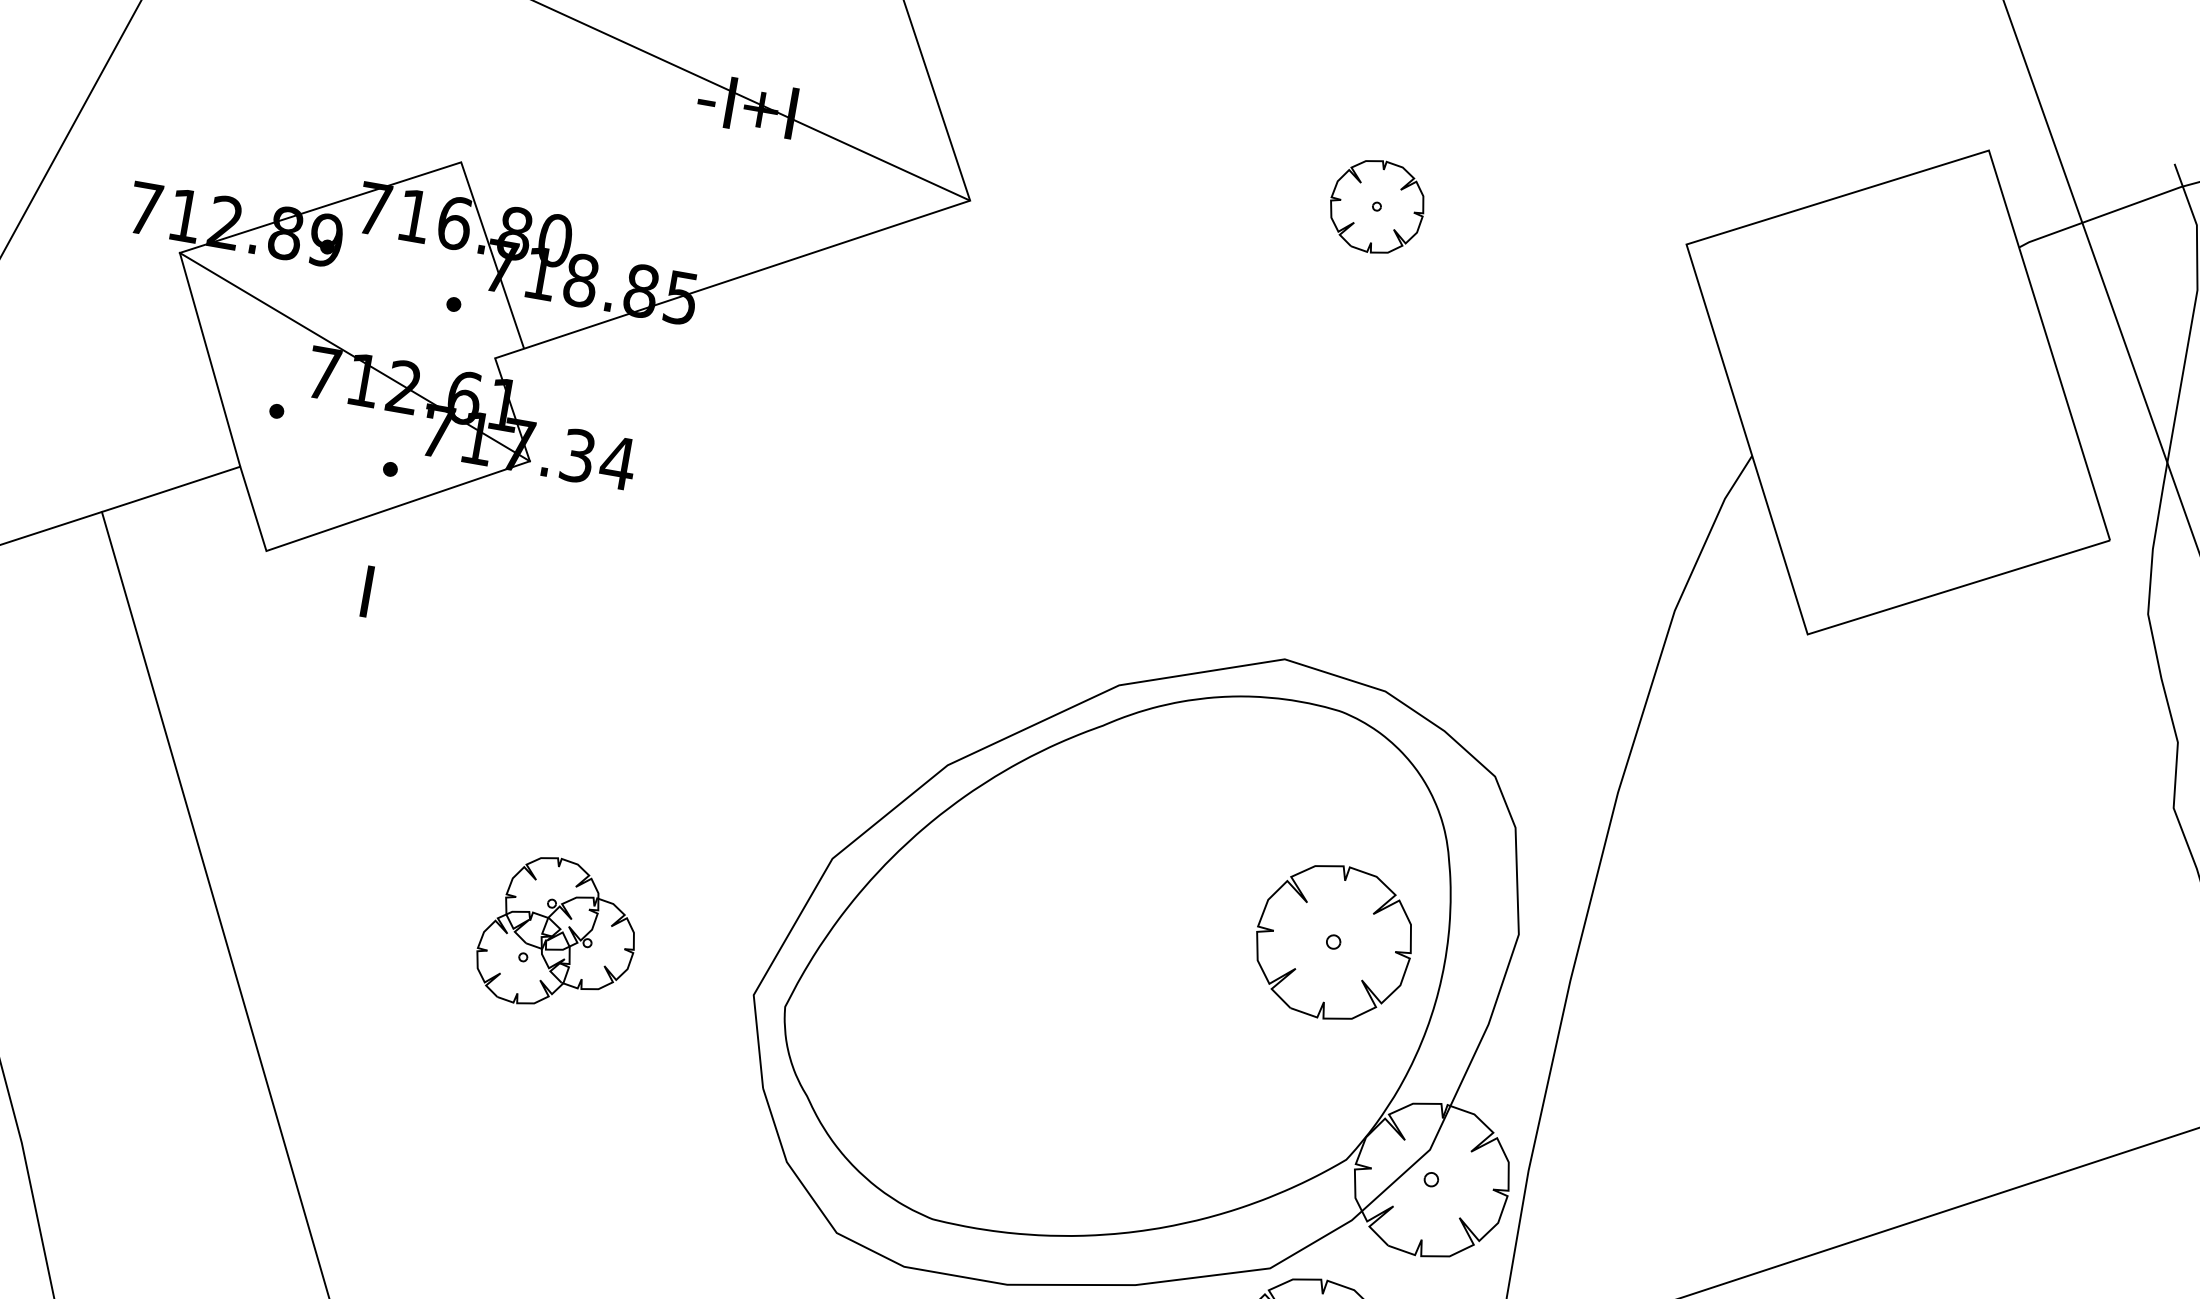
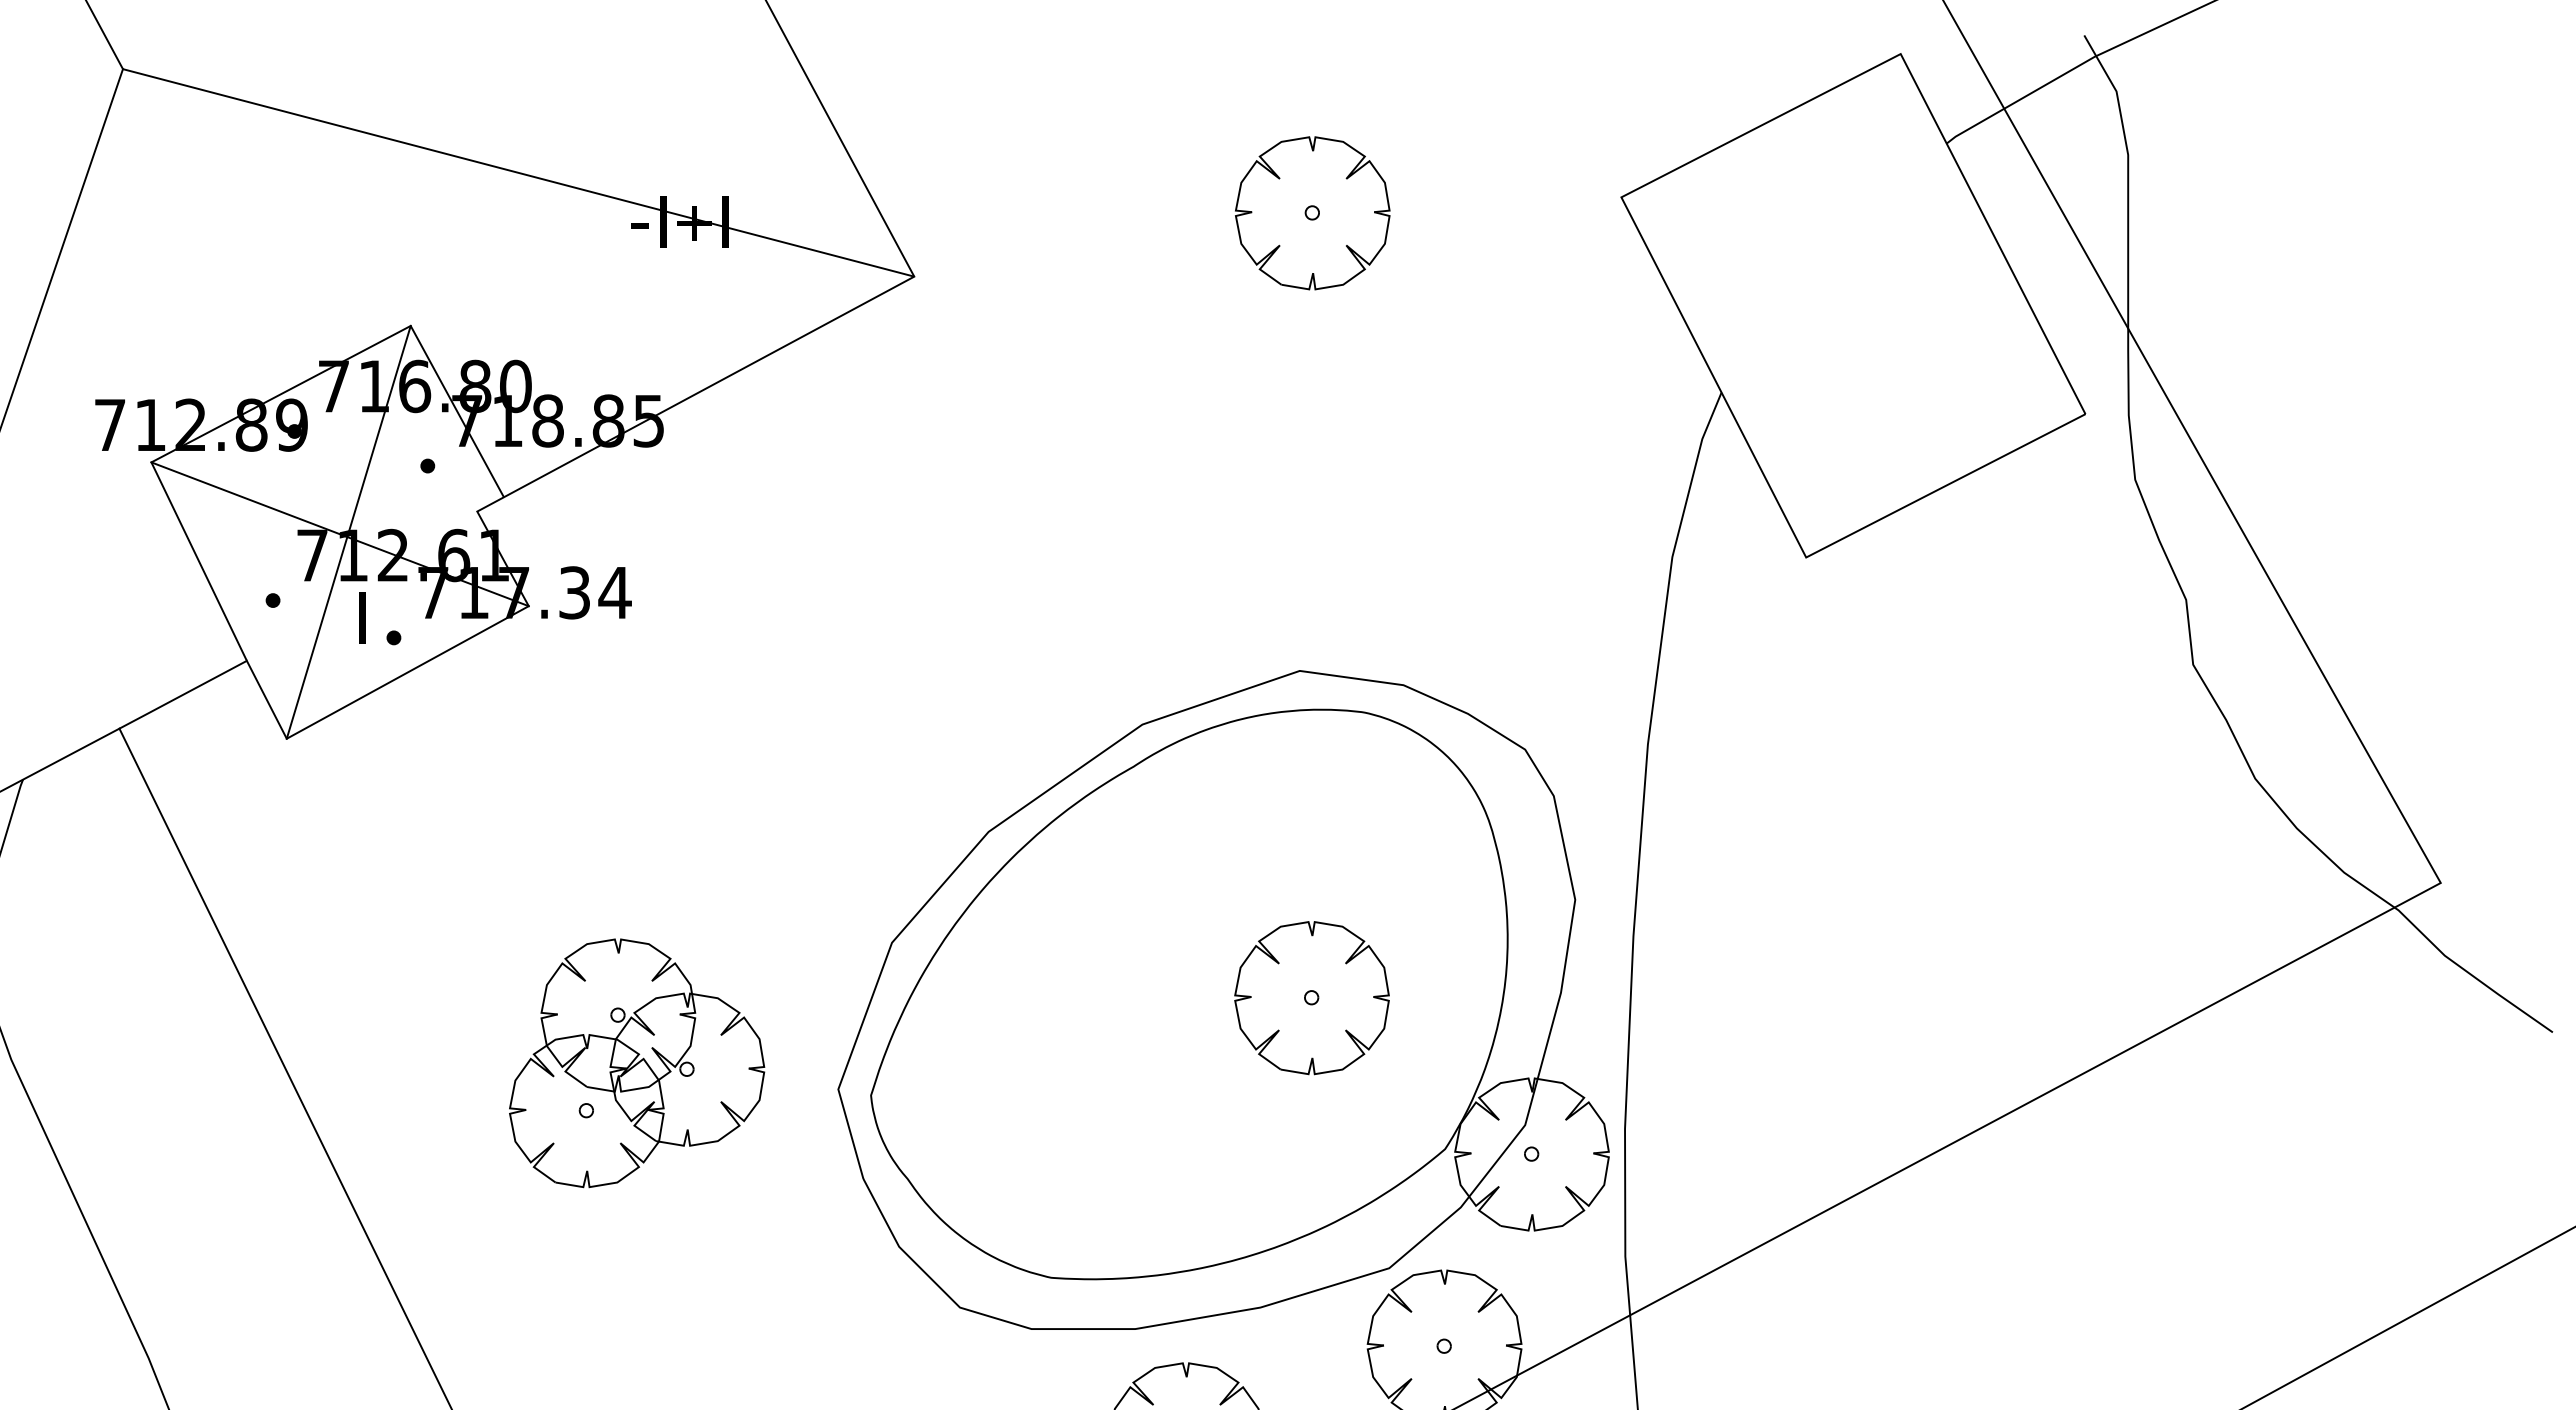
part: (1376, 206) -> (1312, 213), size x1.67
line: (363, 355) -> (348, 531), added
text: (367, 590) -> (362, 617), moved
part: (558, 934) -> (637, 1063), size x1.67
part: (1333, 942) -> (1311, 998), moved

